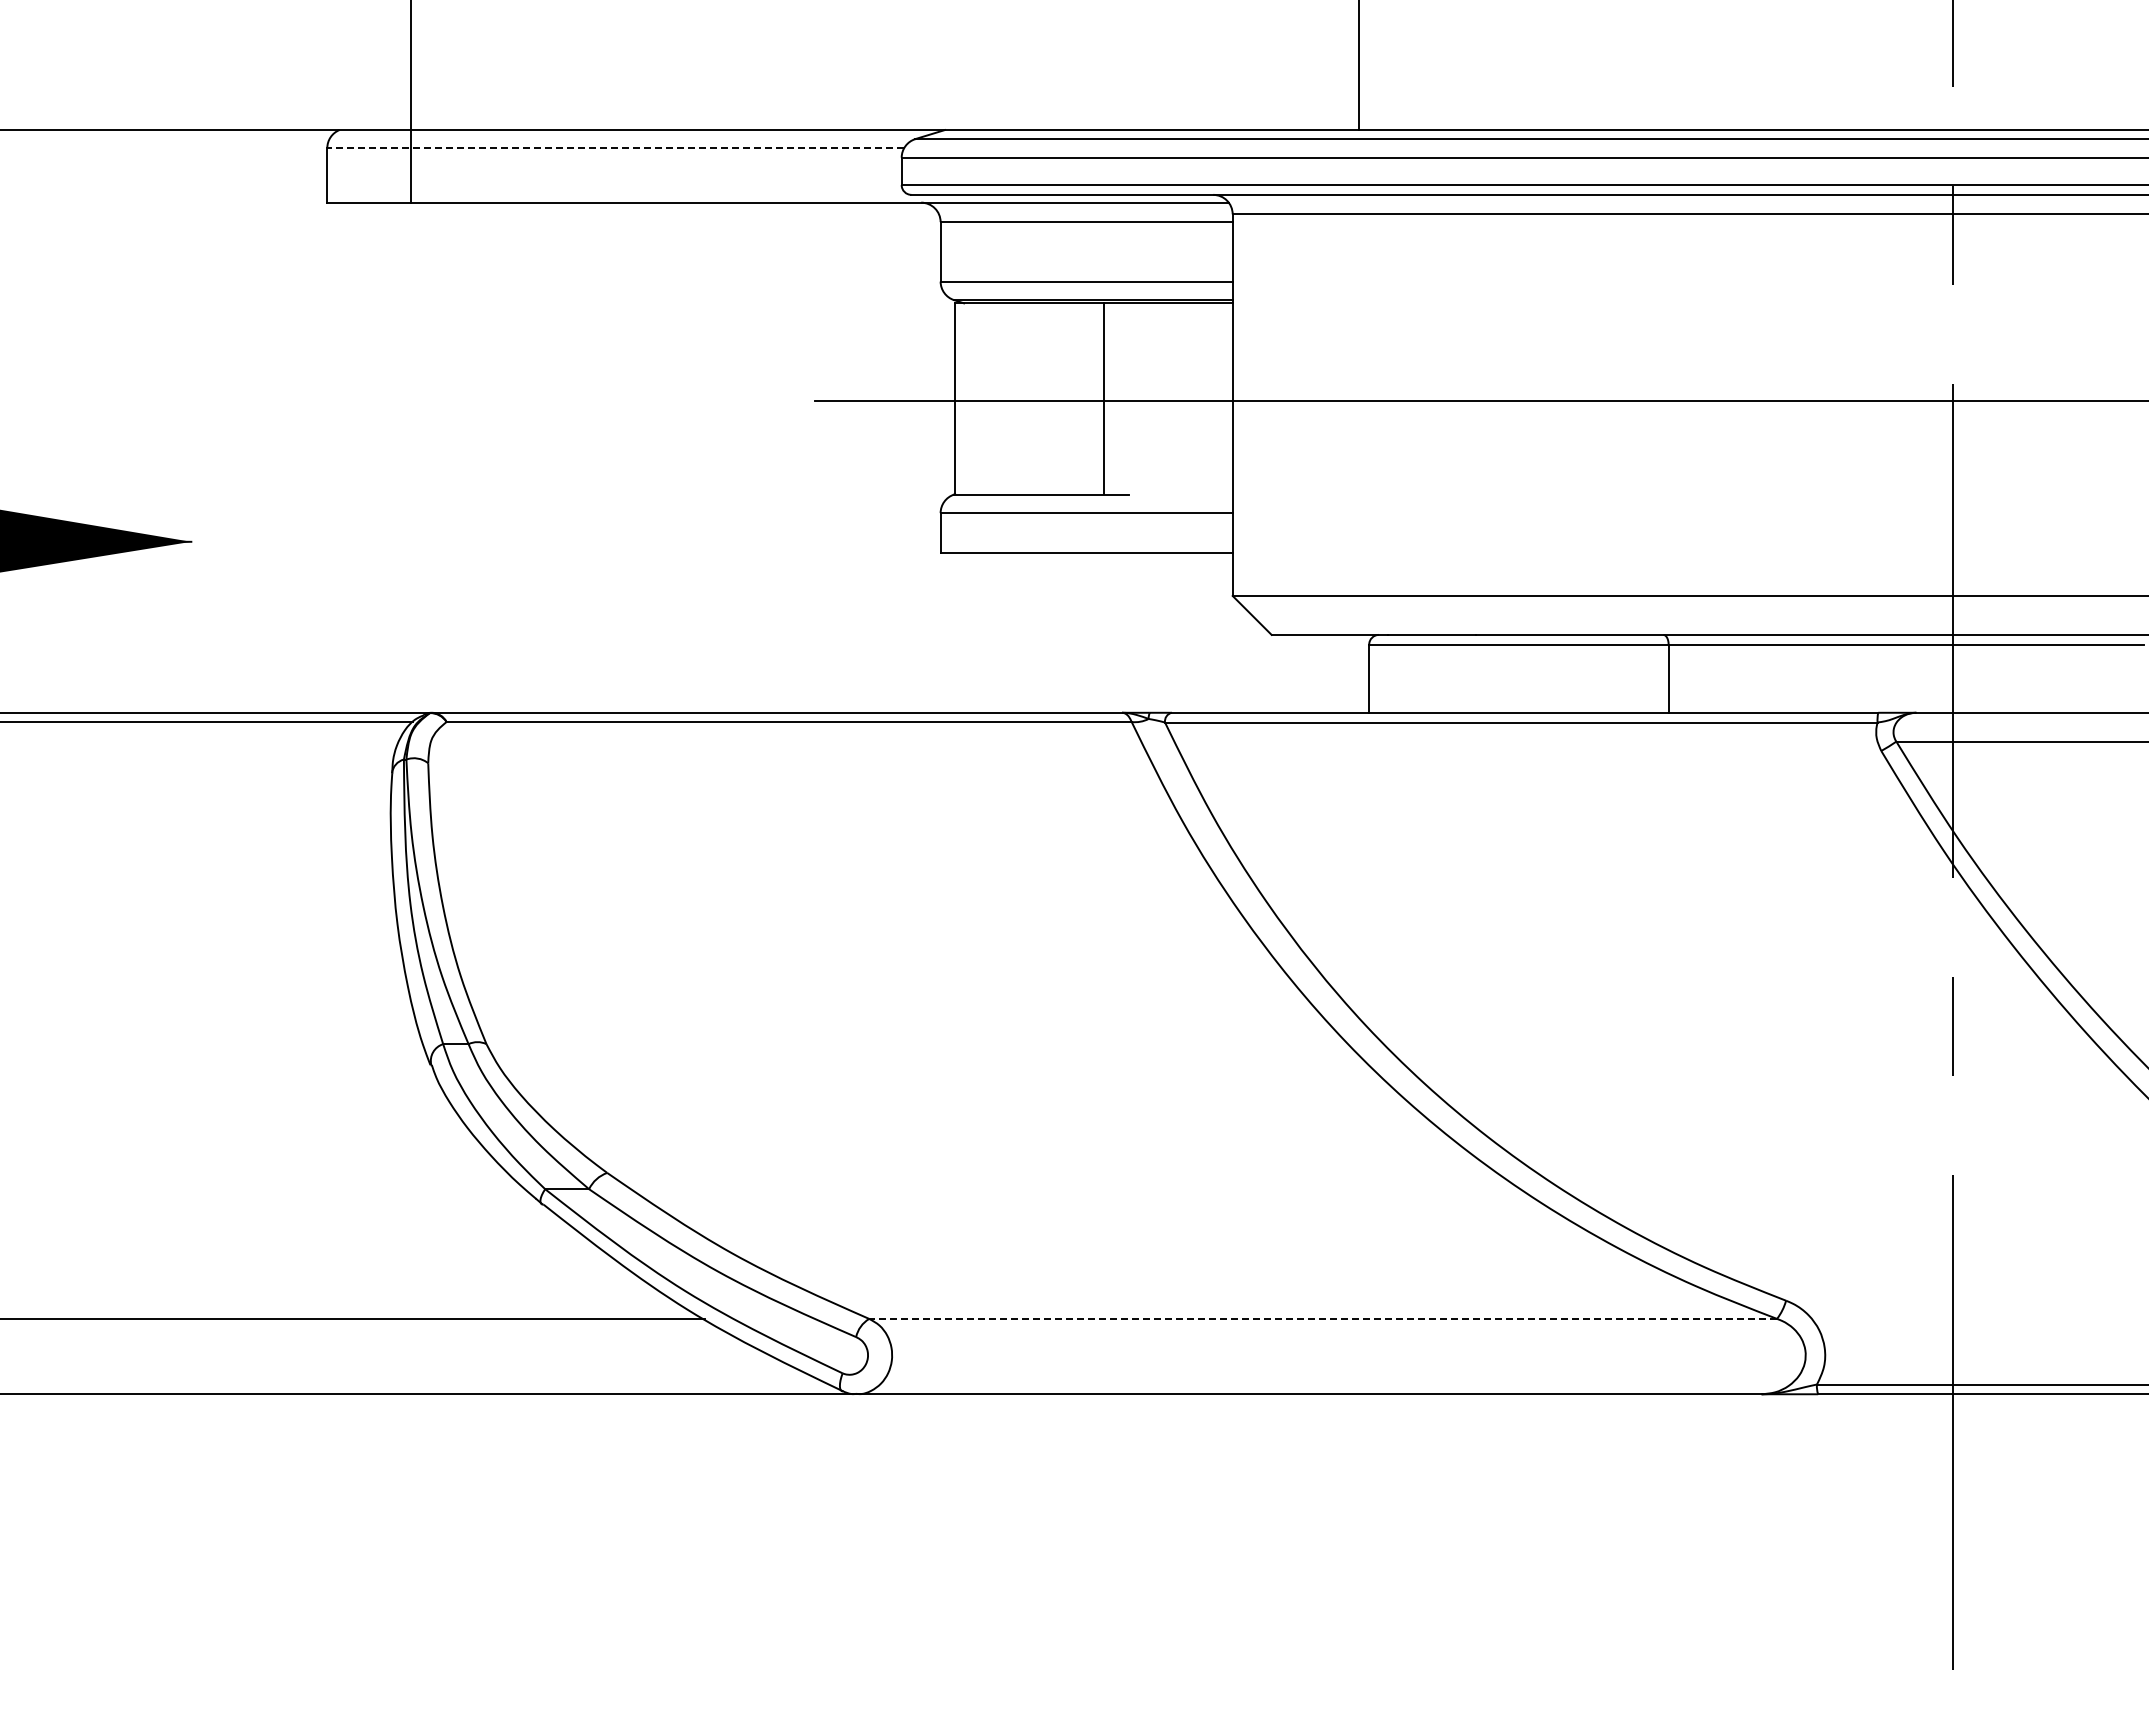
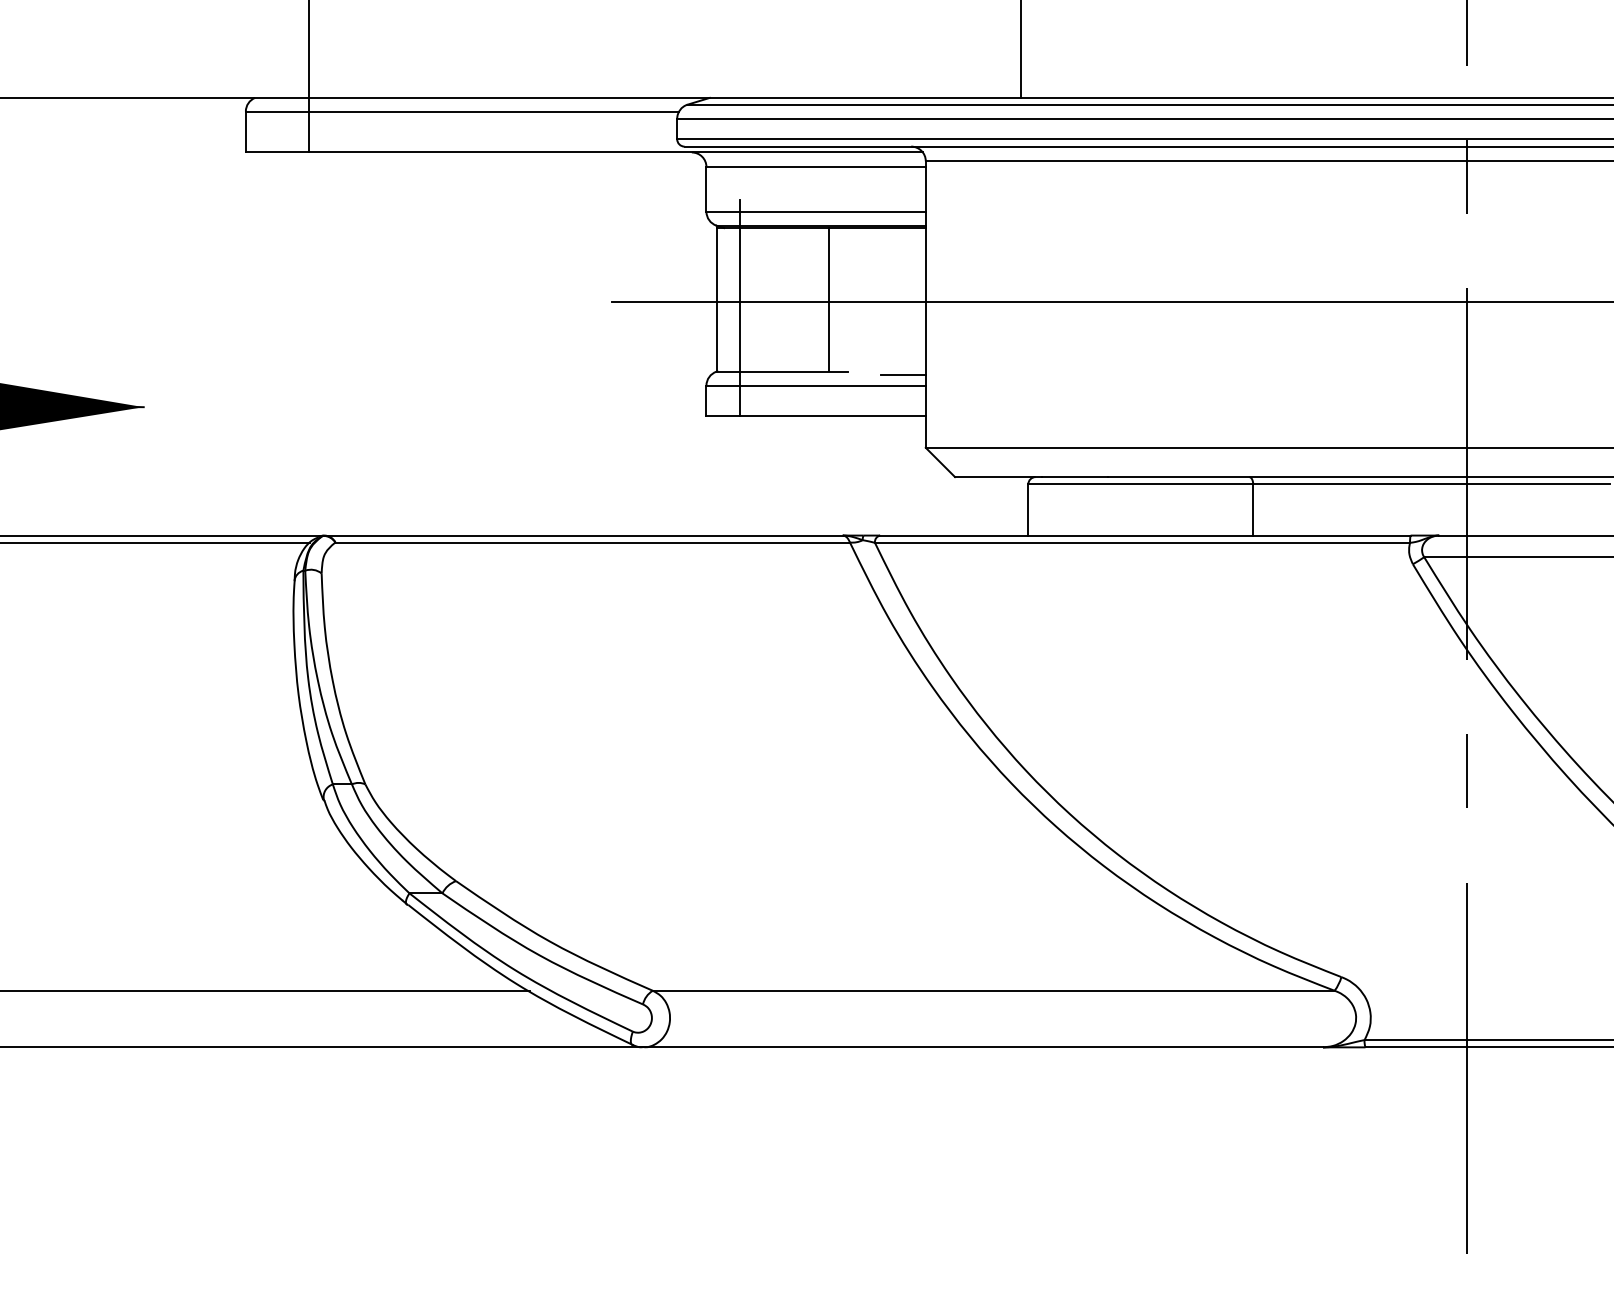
line: (615, 148) -> (462, 111), dashed -> solid
line: (985, 409) -> (740, 307), added
line: (1202, 499) -> (903, 375), added
line: (1323, 1318) -> (993, 990), dashed -> solid

